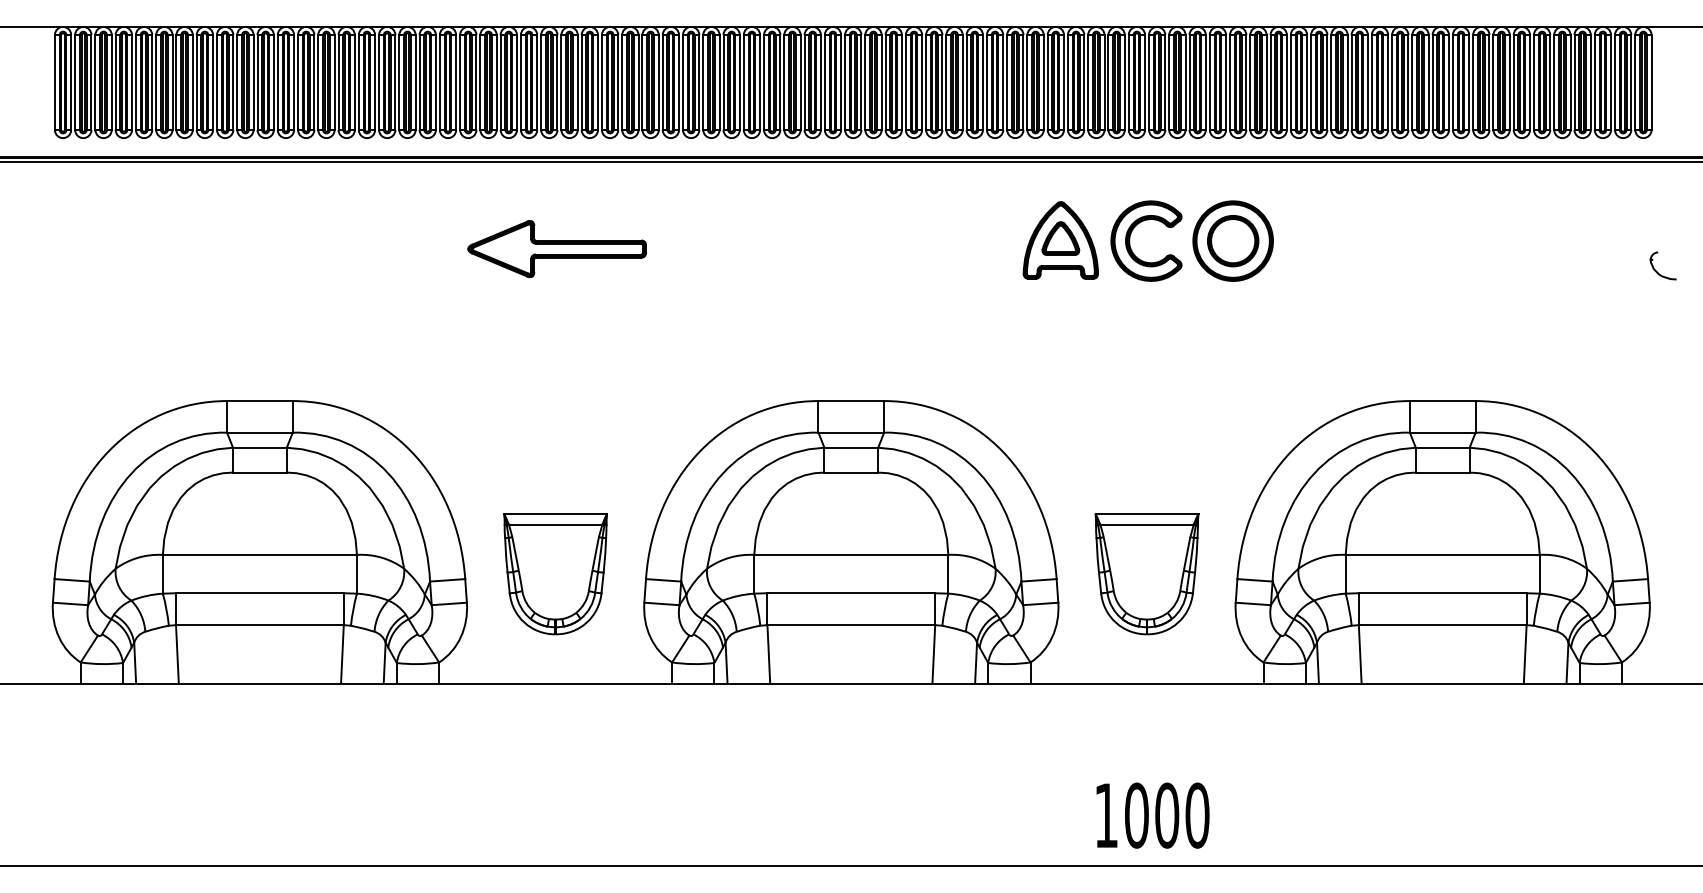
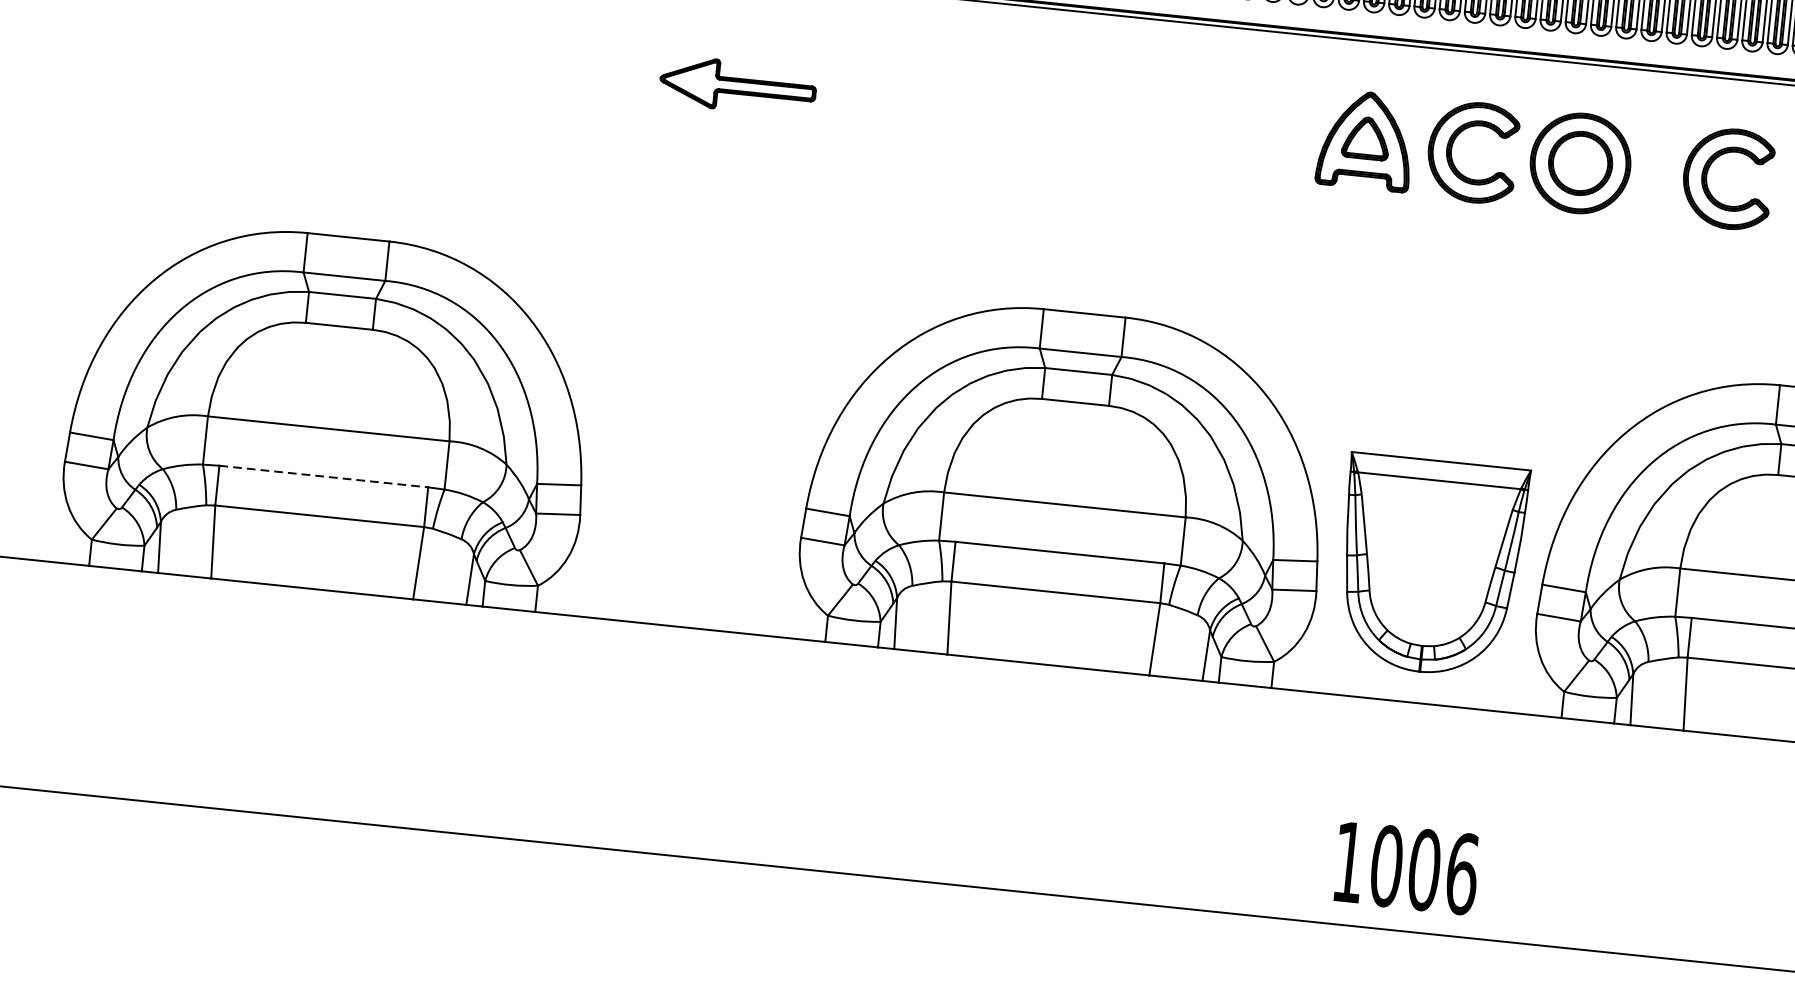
part: (1335, 239) -> (1708, 174), added
part: (556, 248) -> (737, 85), size x0.7
part: (555, 574) -> (694, 491), removed
part: (1146, 574) -> (1429, 567), size x1.4
line: (259, 593) -> (323, 476), solid -> dashed
text: (1197, 815) -> (1462, 873), 1000 -> 1006

